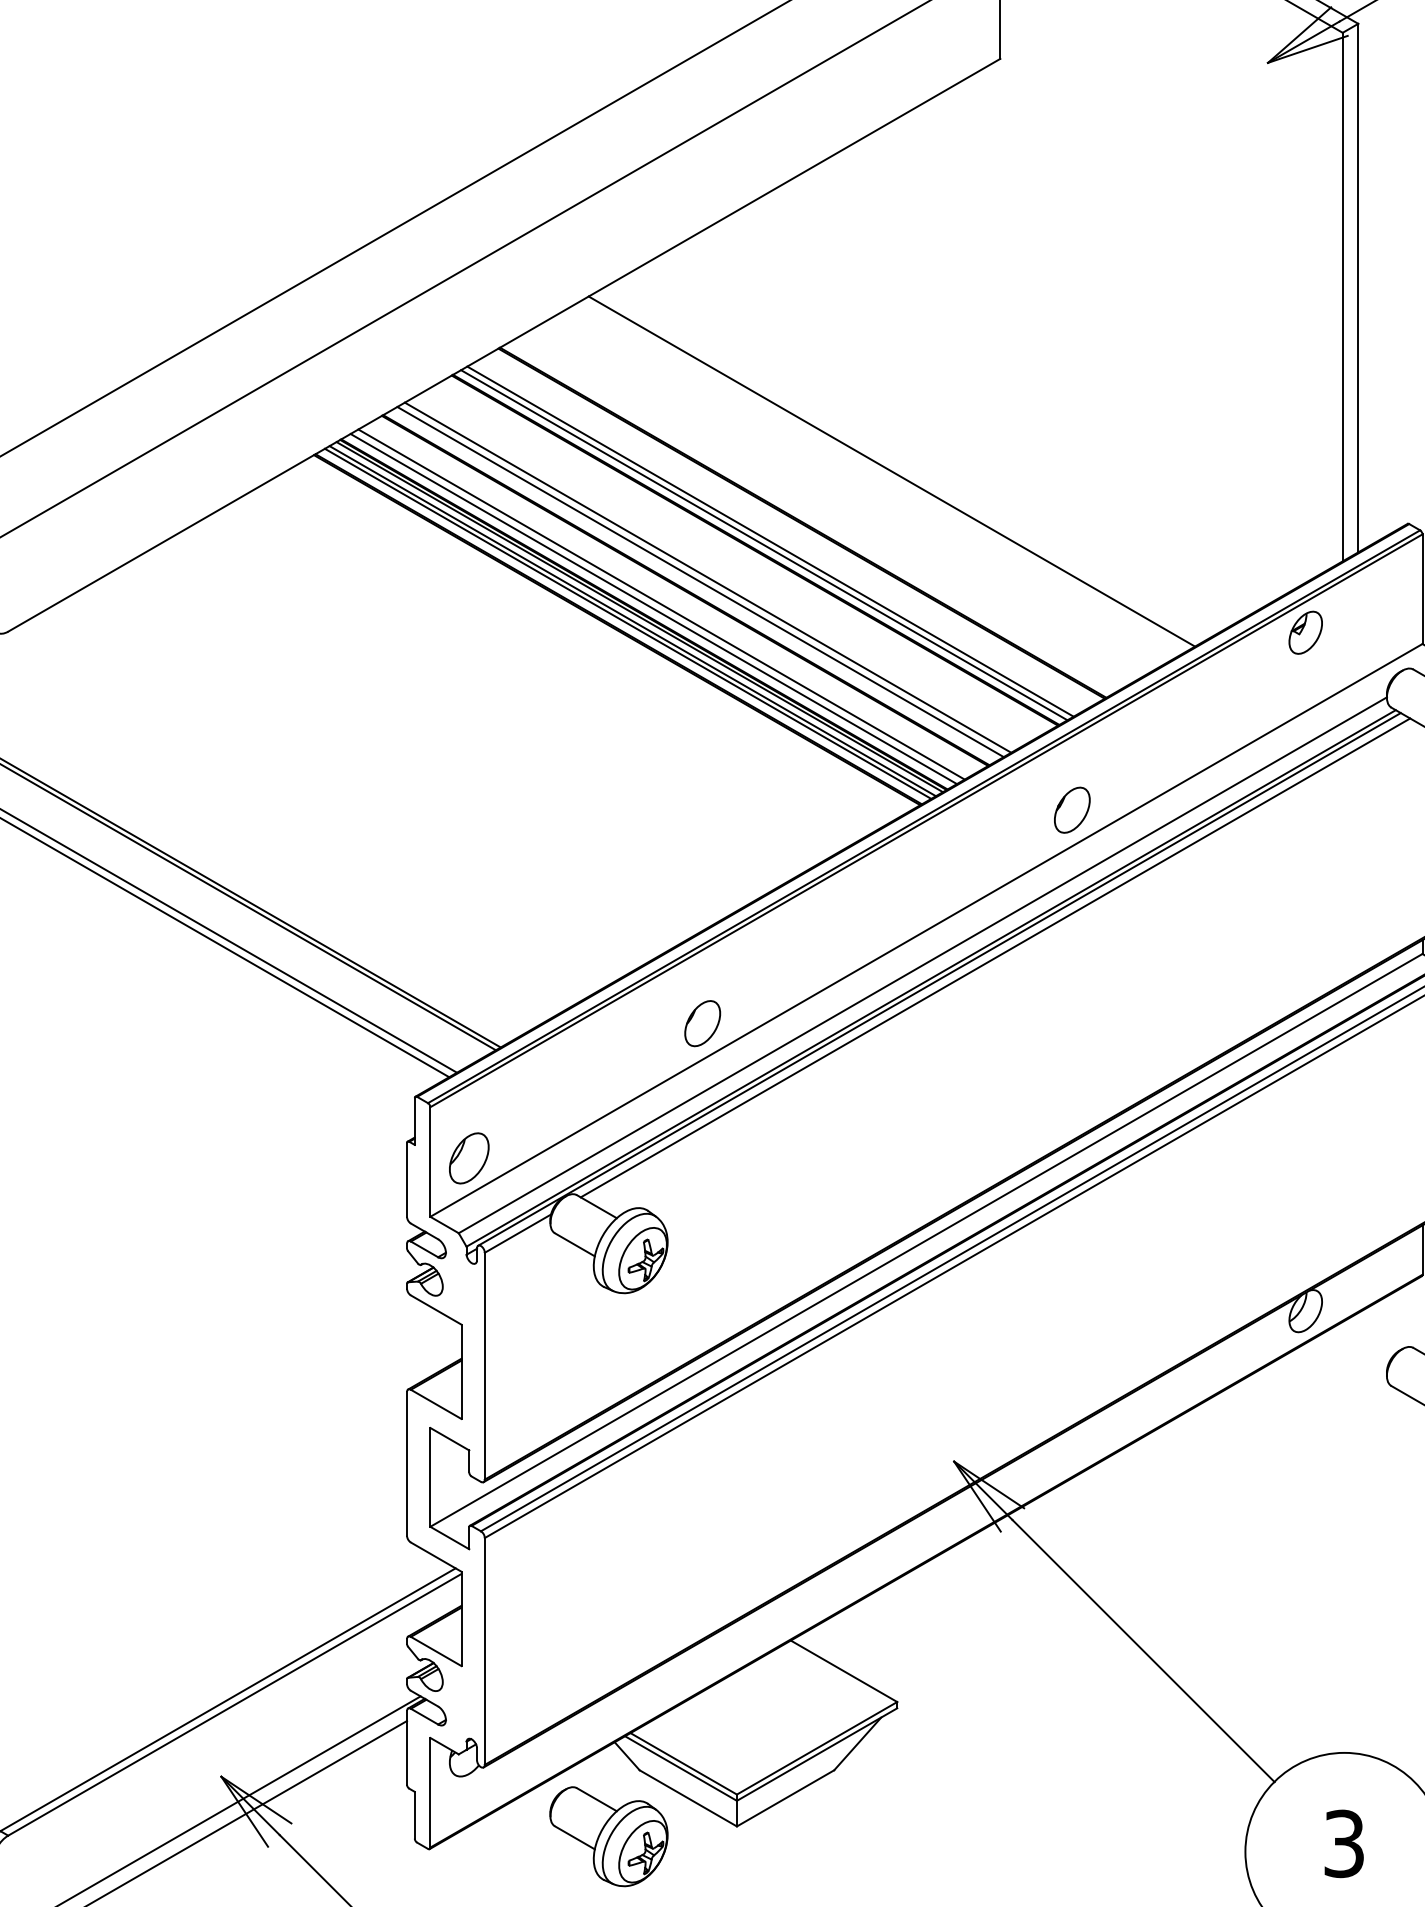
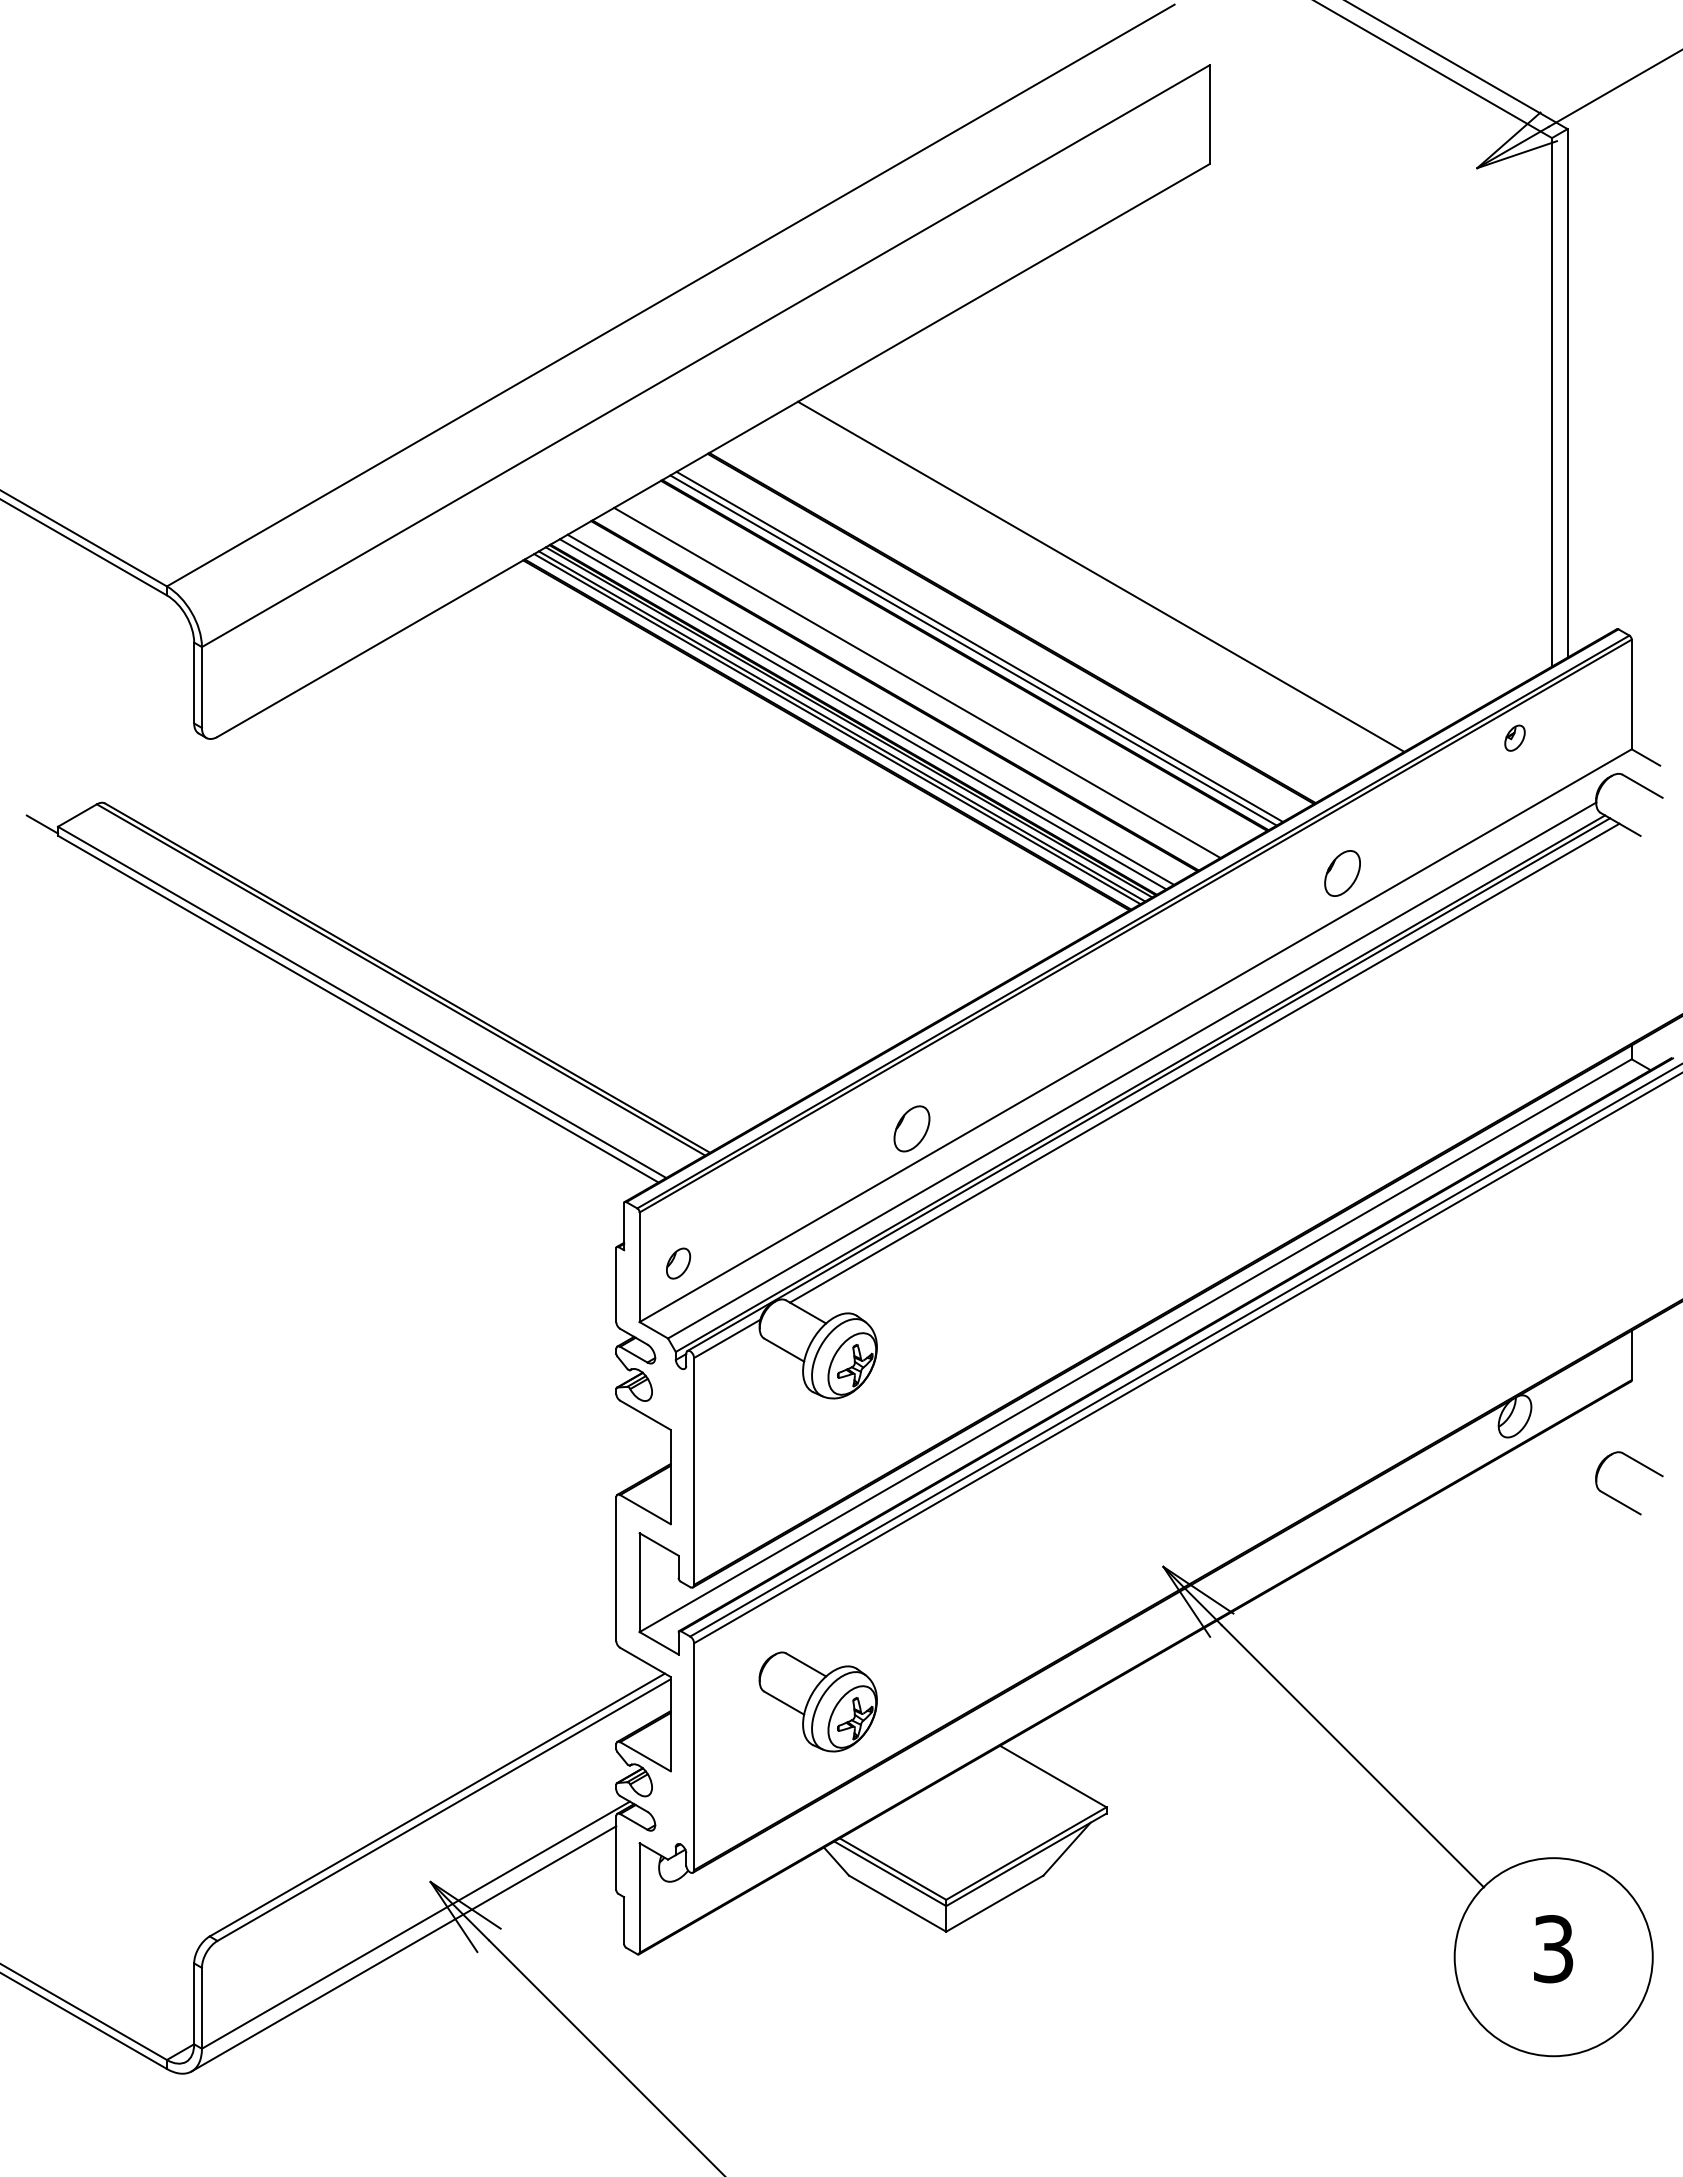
line: (700, 582) -> (909, 687), removed
part: (1305, 633) -> (1514, 738), size x0.6
part: (1072, 810) -> (1342, 873), moved
part: (469, 1158) -> (678, 1263), size x0.6
part: (608, 1836) -> (817, 1701), moved

